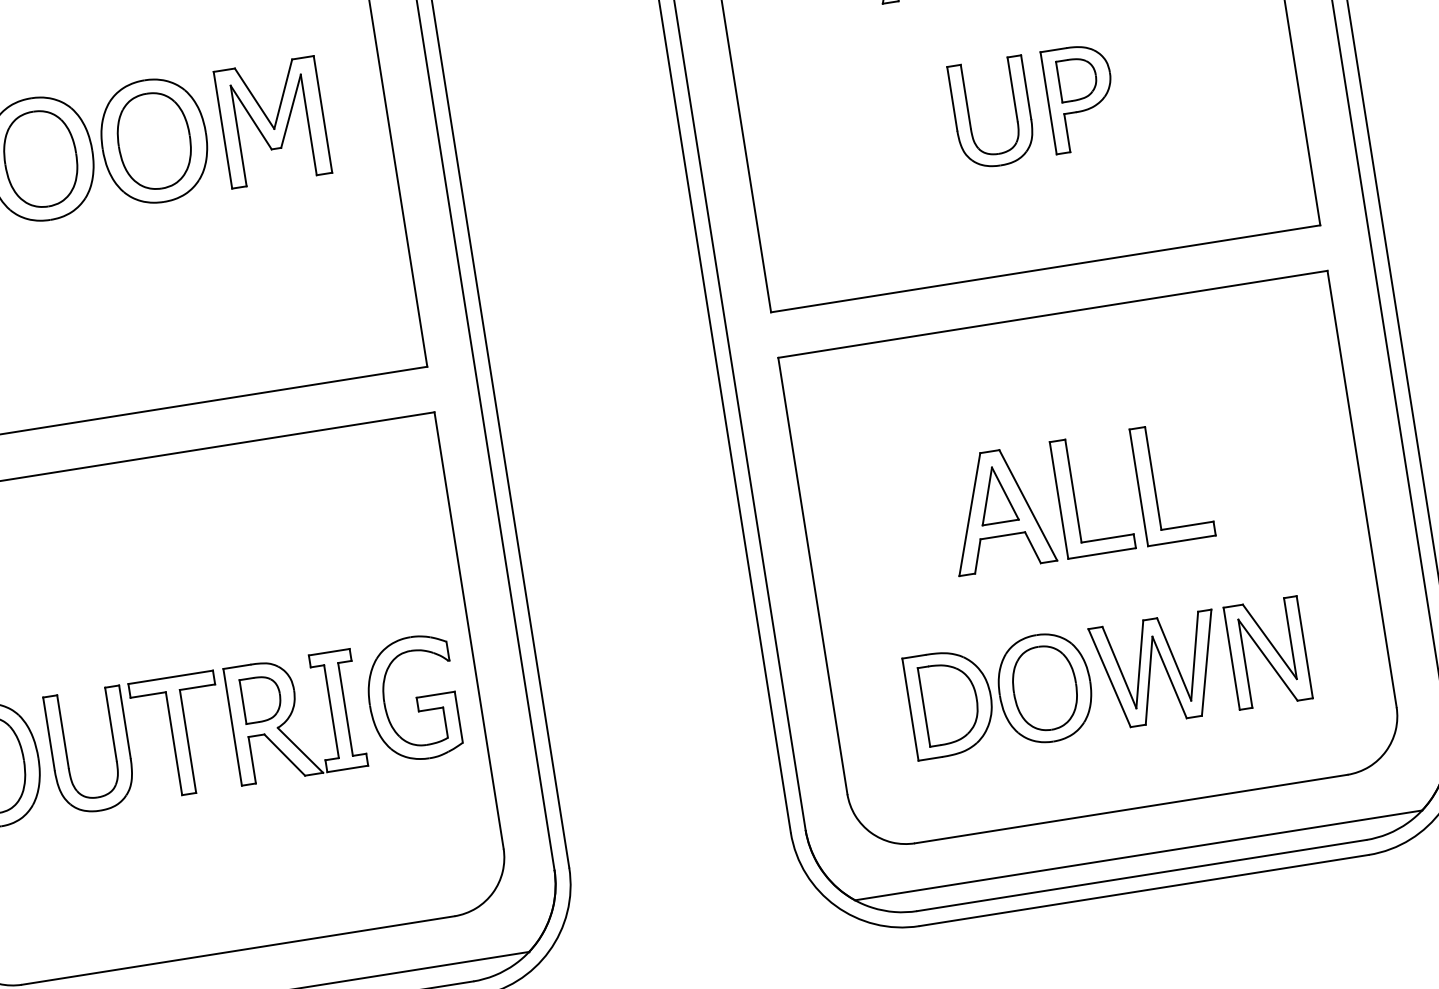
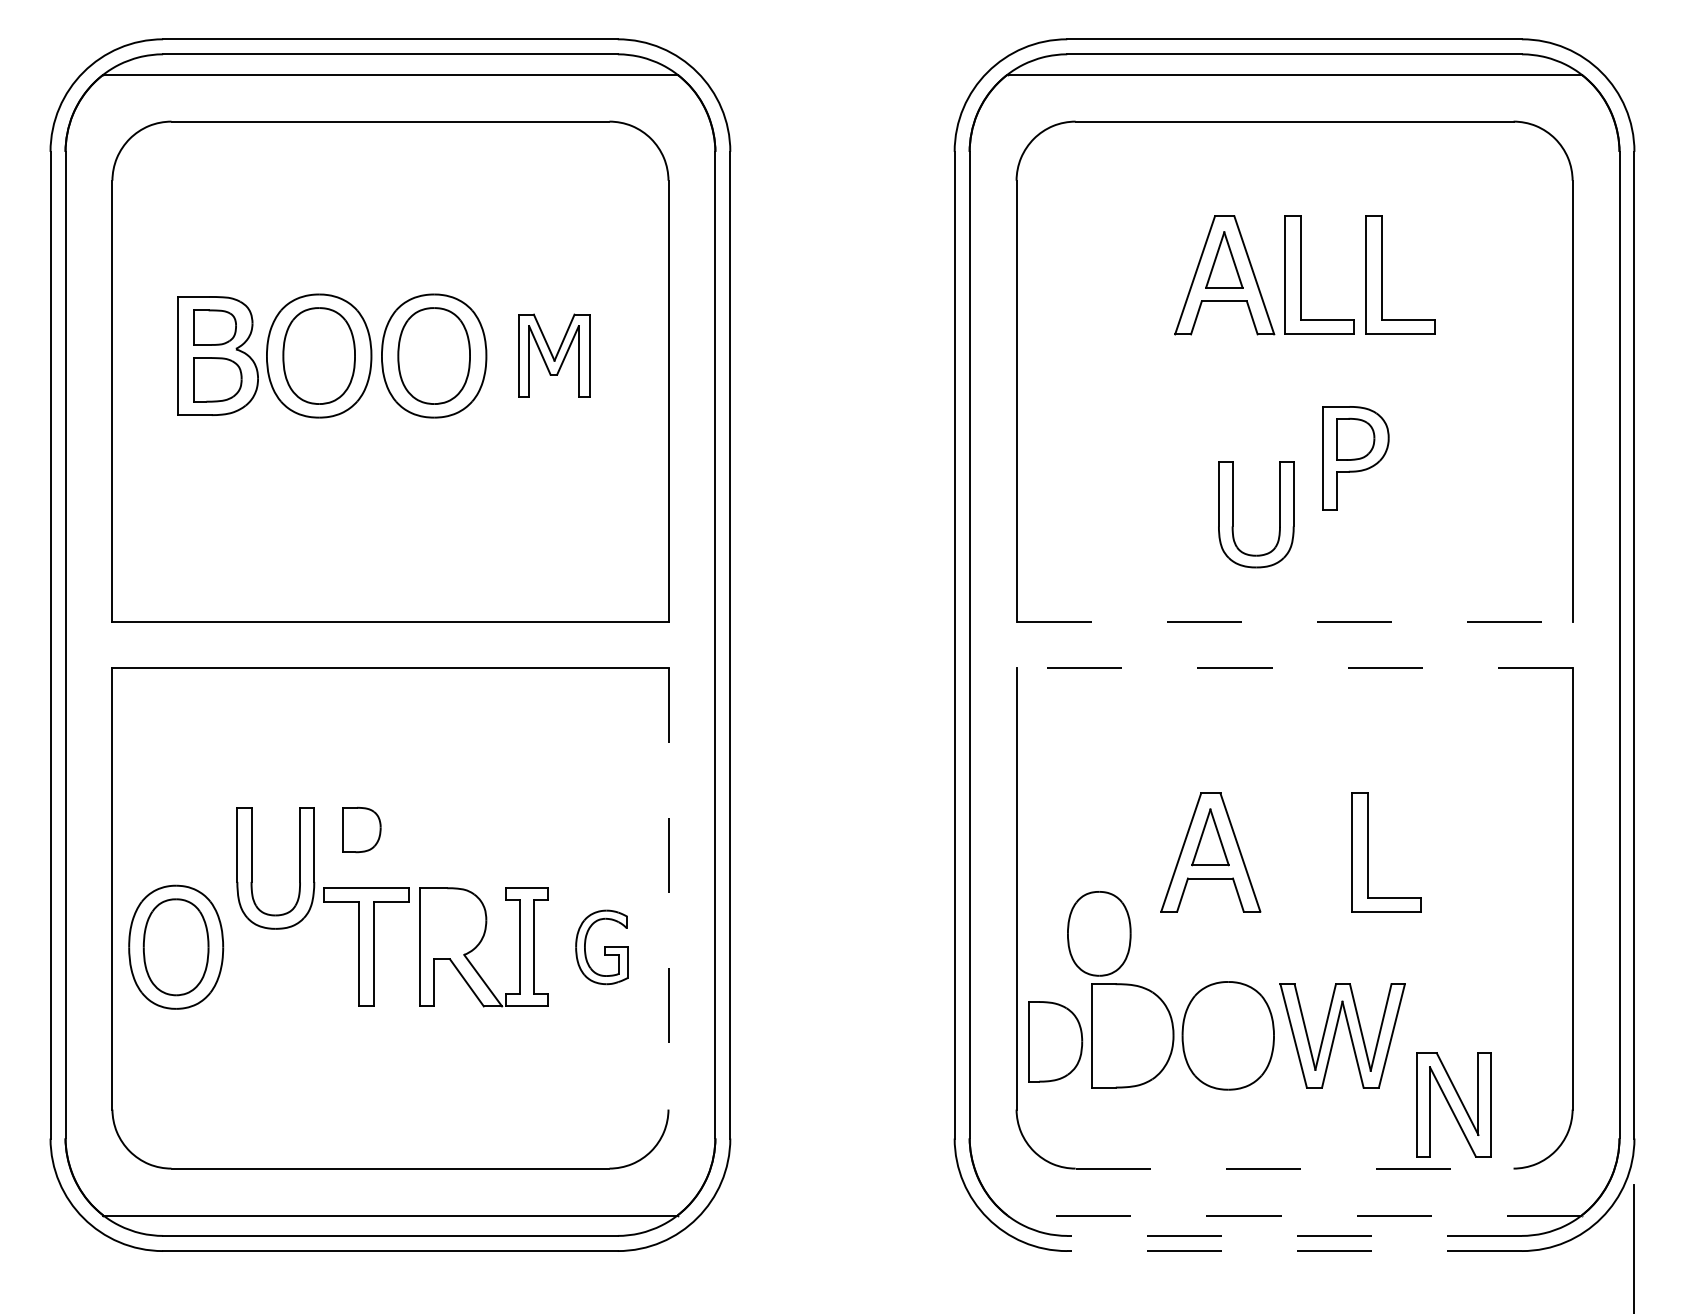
part: (969, 116) -> (1233, 514), moved
part: (273, 121) -> (554, 355), size x0.7
line: (1046, 268) -> (1295, 621), solid -> dashed
line: (1052, 314) -> (1294, 667), solid -> dashed
part: (1074, 497) -> (1287, 852), removed
line: (469, 630) -> (668, 888), solid -> dashed
part: (1267, 652) -> (1453, 1104), moved
part: (1045, 687) -> (1099, 933), moved
part: (261, 698) -> (361, 829), moved
part: (412, 699) -> (601, 947), size x0.6
part: (950, 702) -> (1055, 1041), moved
part: (67, 754) -> (252, 868), moved
line: (1131, 808) -> (1294, 1168), solid -> dashed
line: (1138, 855) -> (1294, 1215), solid -> dashed
line: (1141, 875) -> (1294, 1235), solid -> dashed
line: (1144, 890) -> (1294, 1251), solid -> dashed

